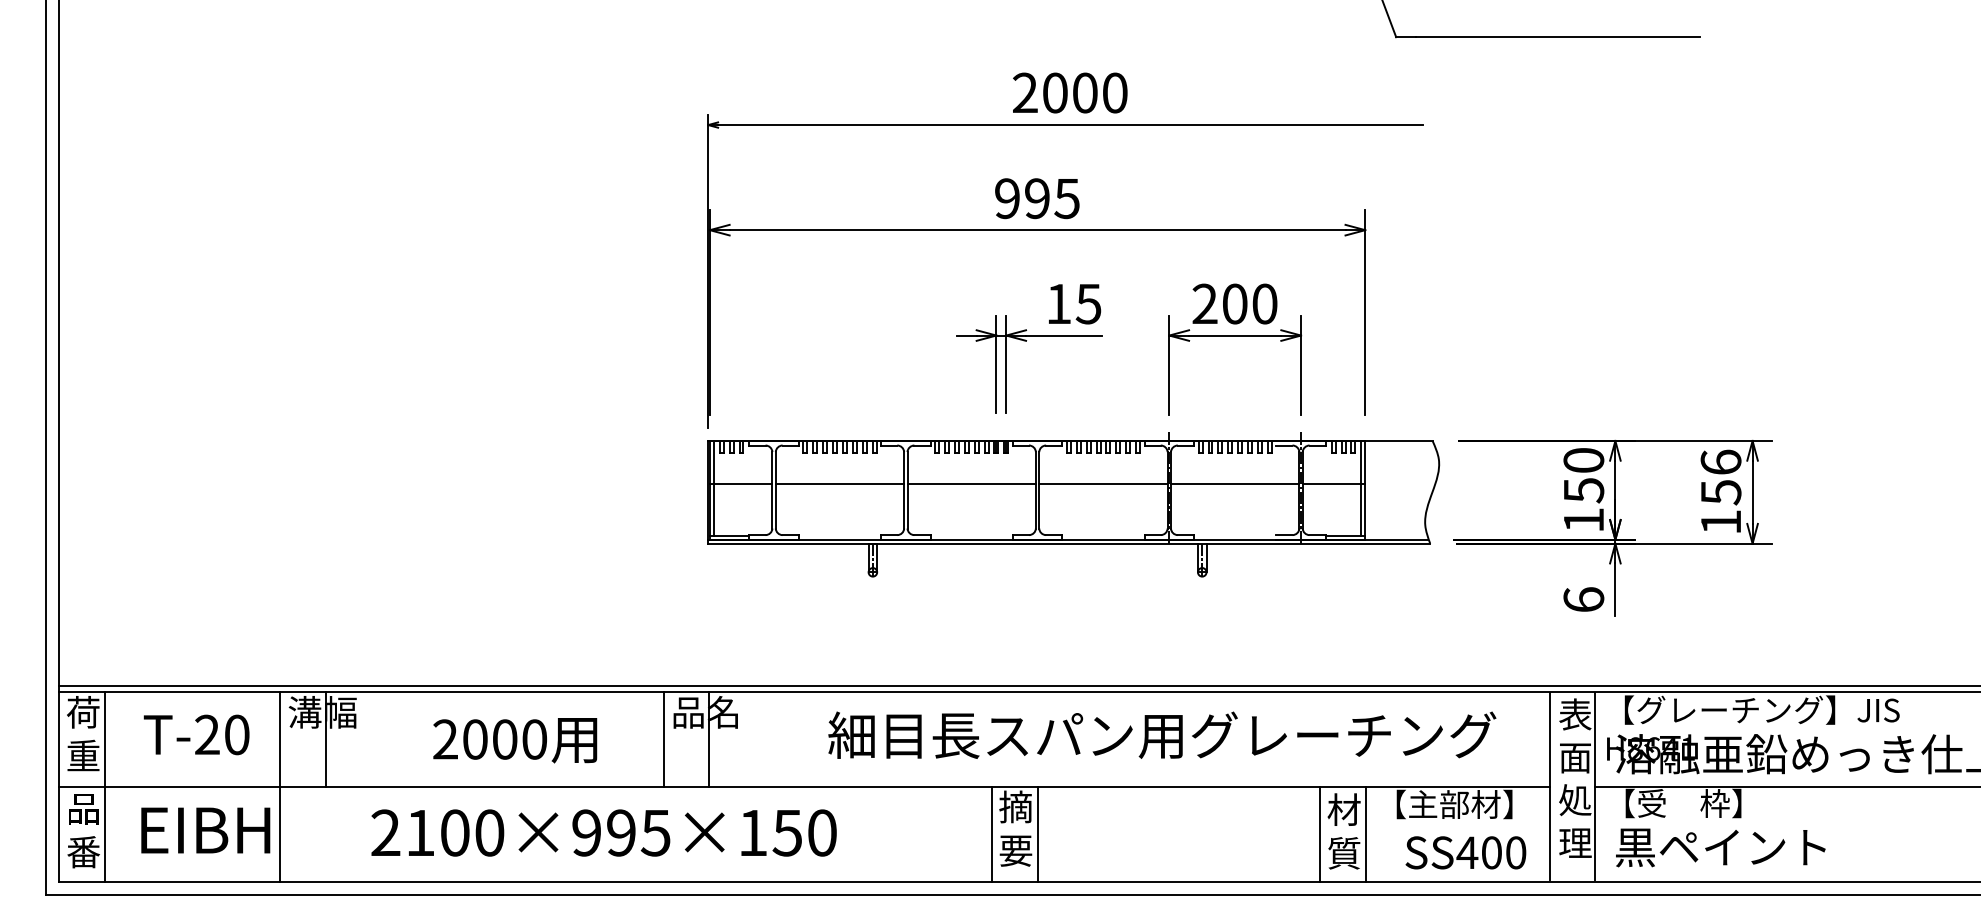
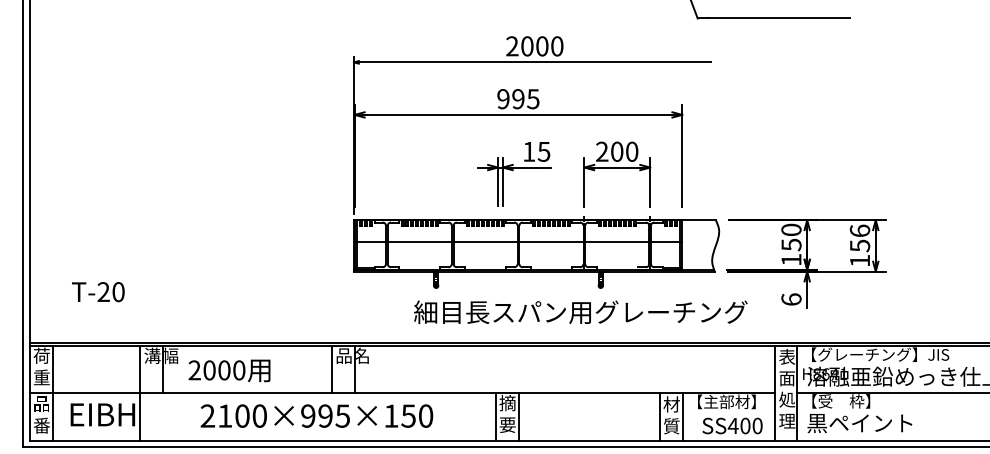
text: (196, 735) -> (98, 292), moved
text: (1161, 735) -> (580, 312), moved
text: (515, 739) -> (229, 370), moved
text: (603, 831) -> (316, 415), moved

